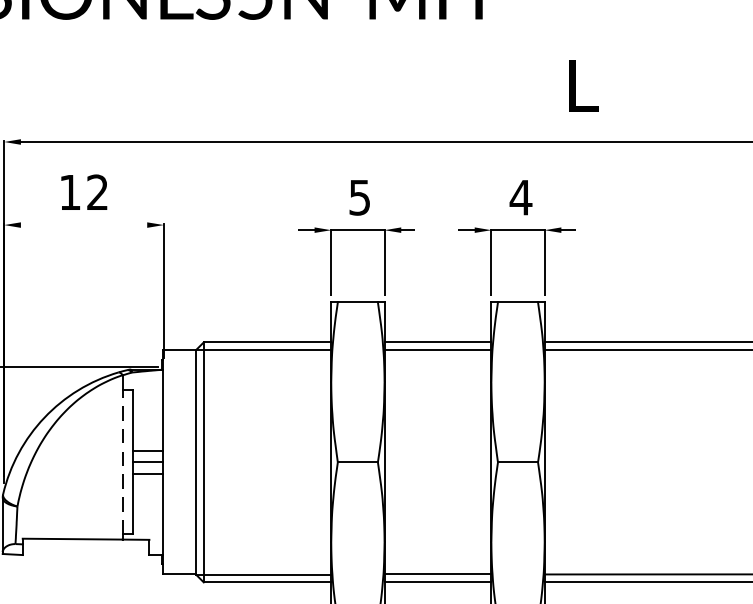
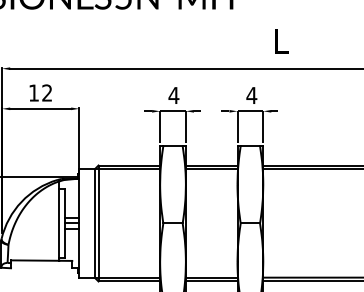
text: (358, 197) -> (173, 95), 5 -> 4
line: (83, 224) -> (40, 108), added
line: (122, 462) -> (59, 223), dashed -> solid

